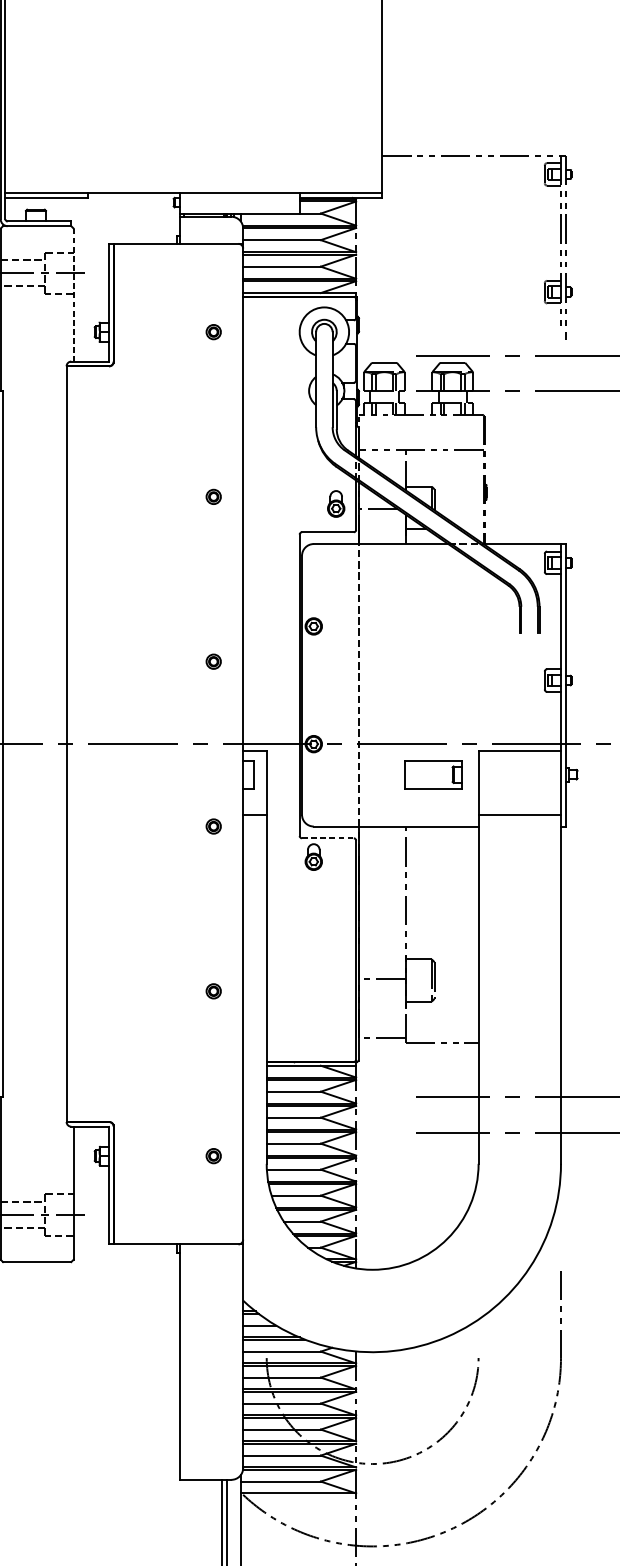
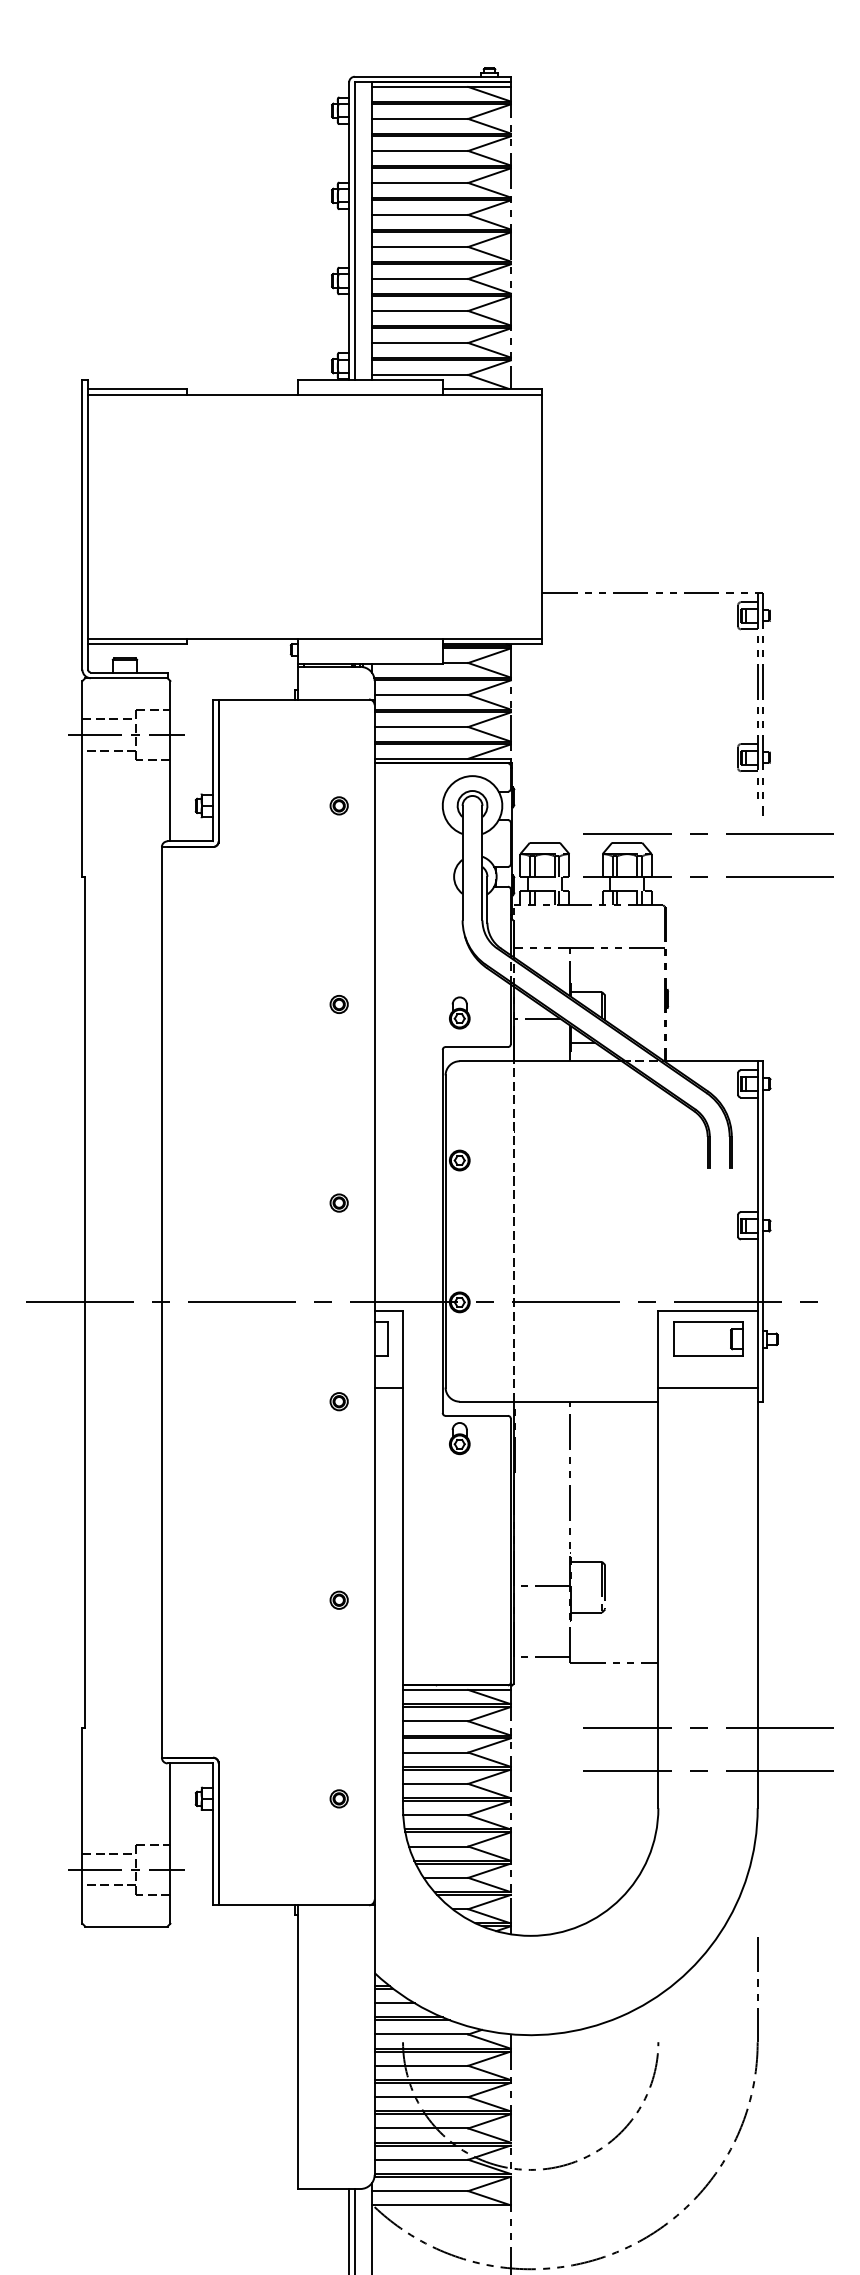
line: (73, 295) -> (170, 761), dashed -> solid
part: (335, 503) -> (459, 1012), moved
part: (433, 774) -> (708, 1338), moved
line: (328, 837) -> (477, 1415), dashed -> solid

